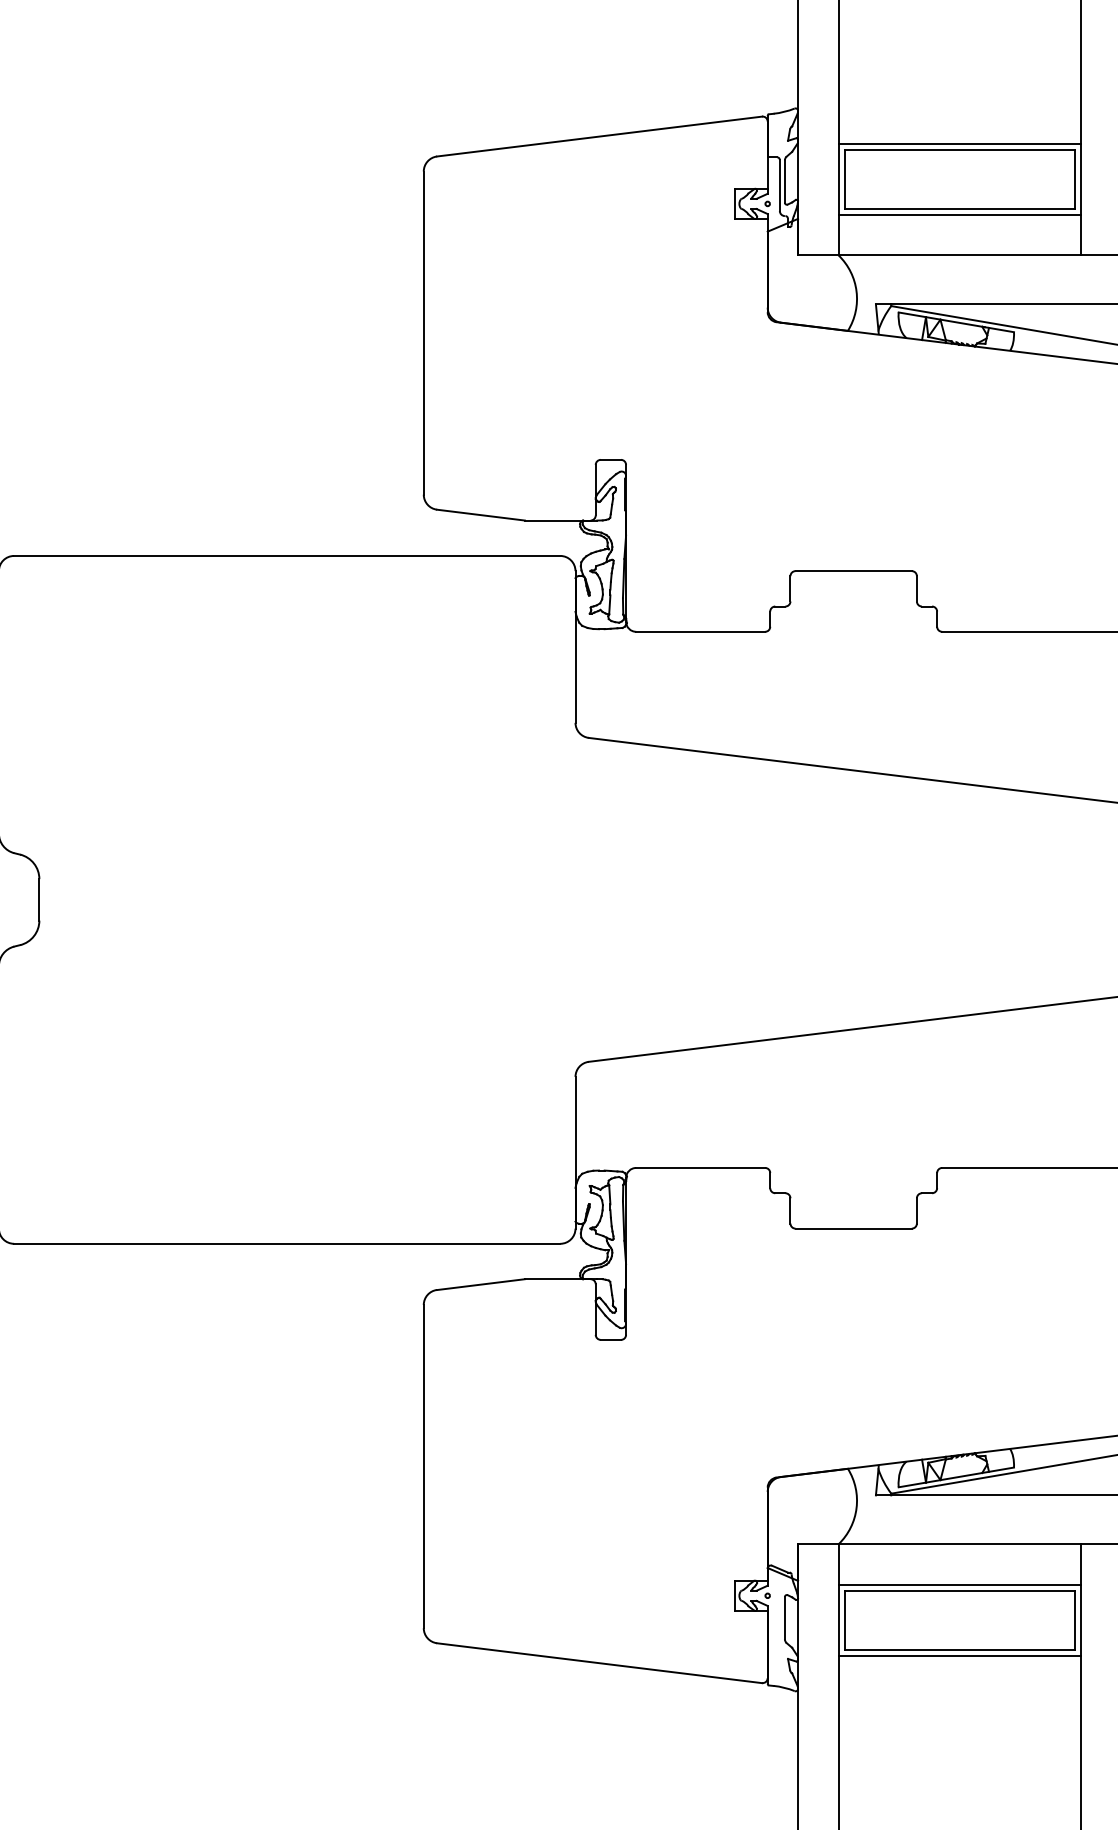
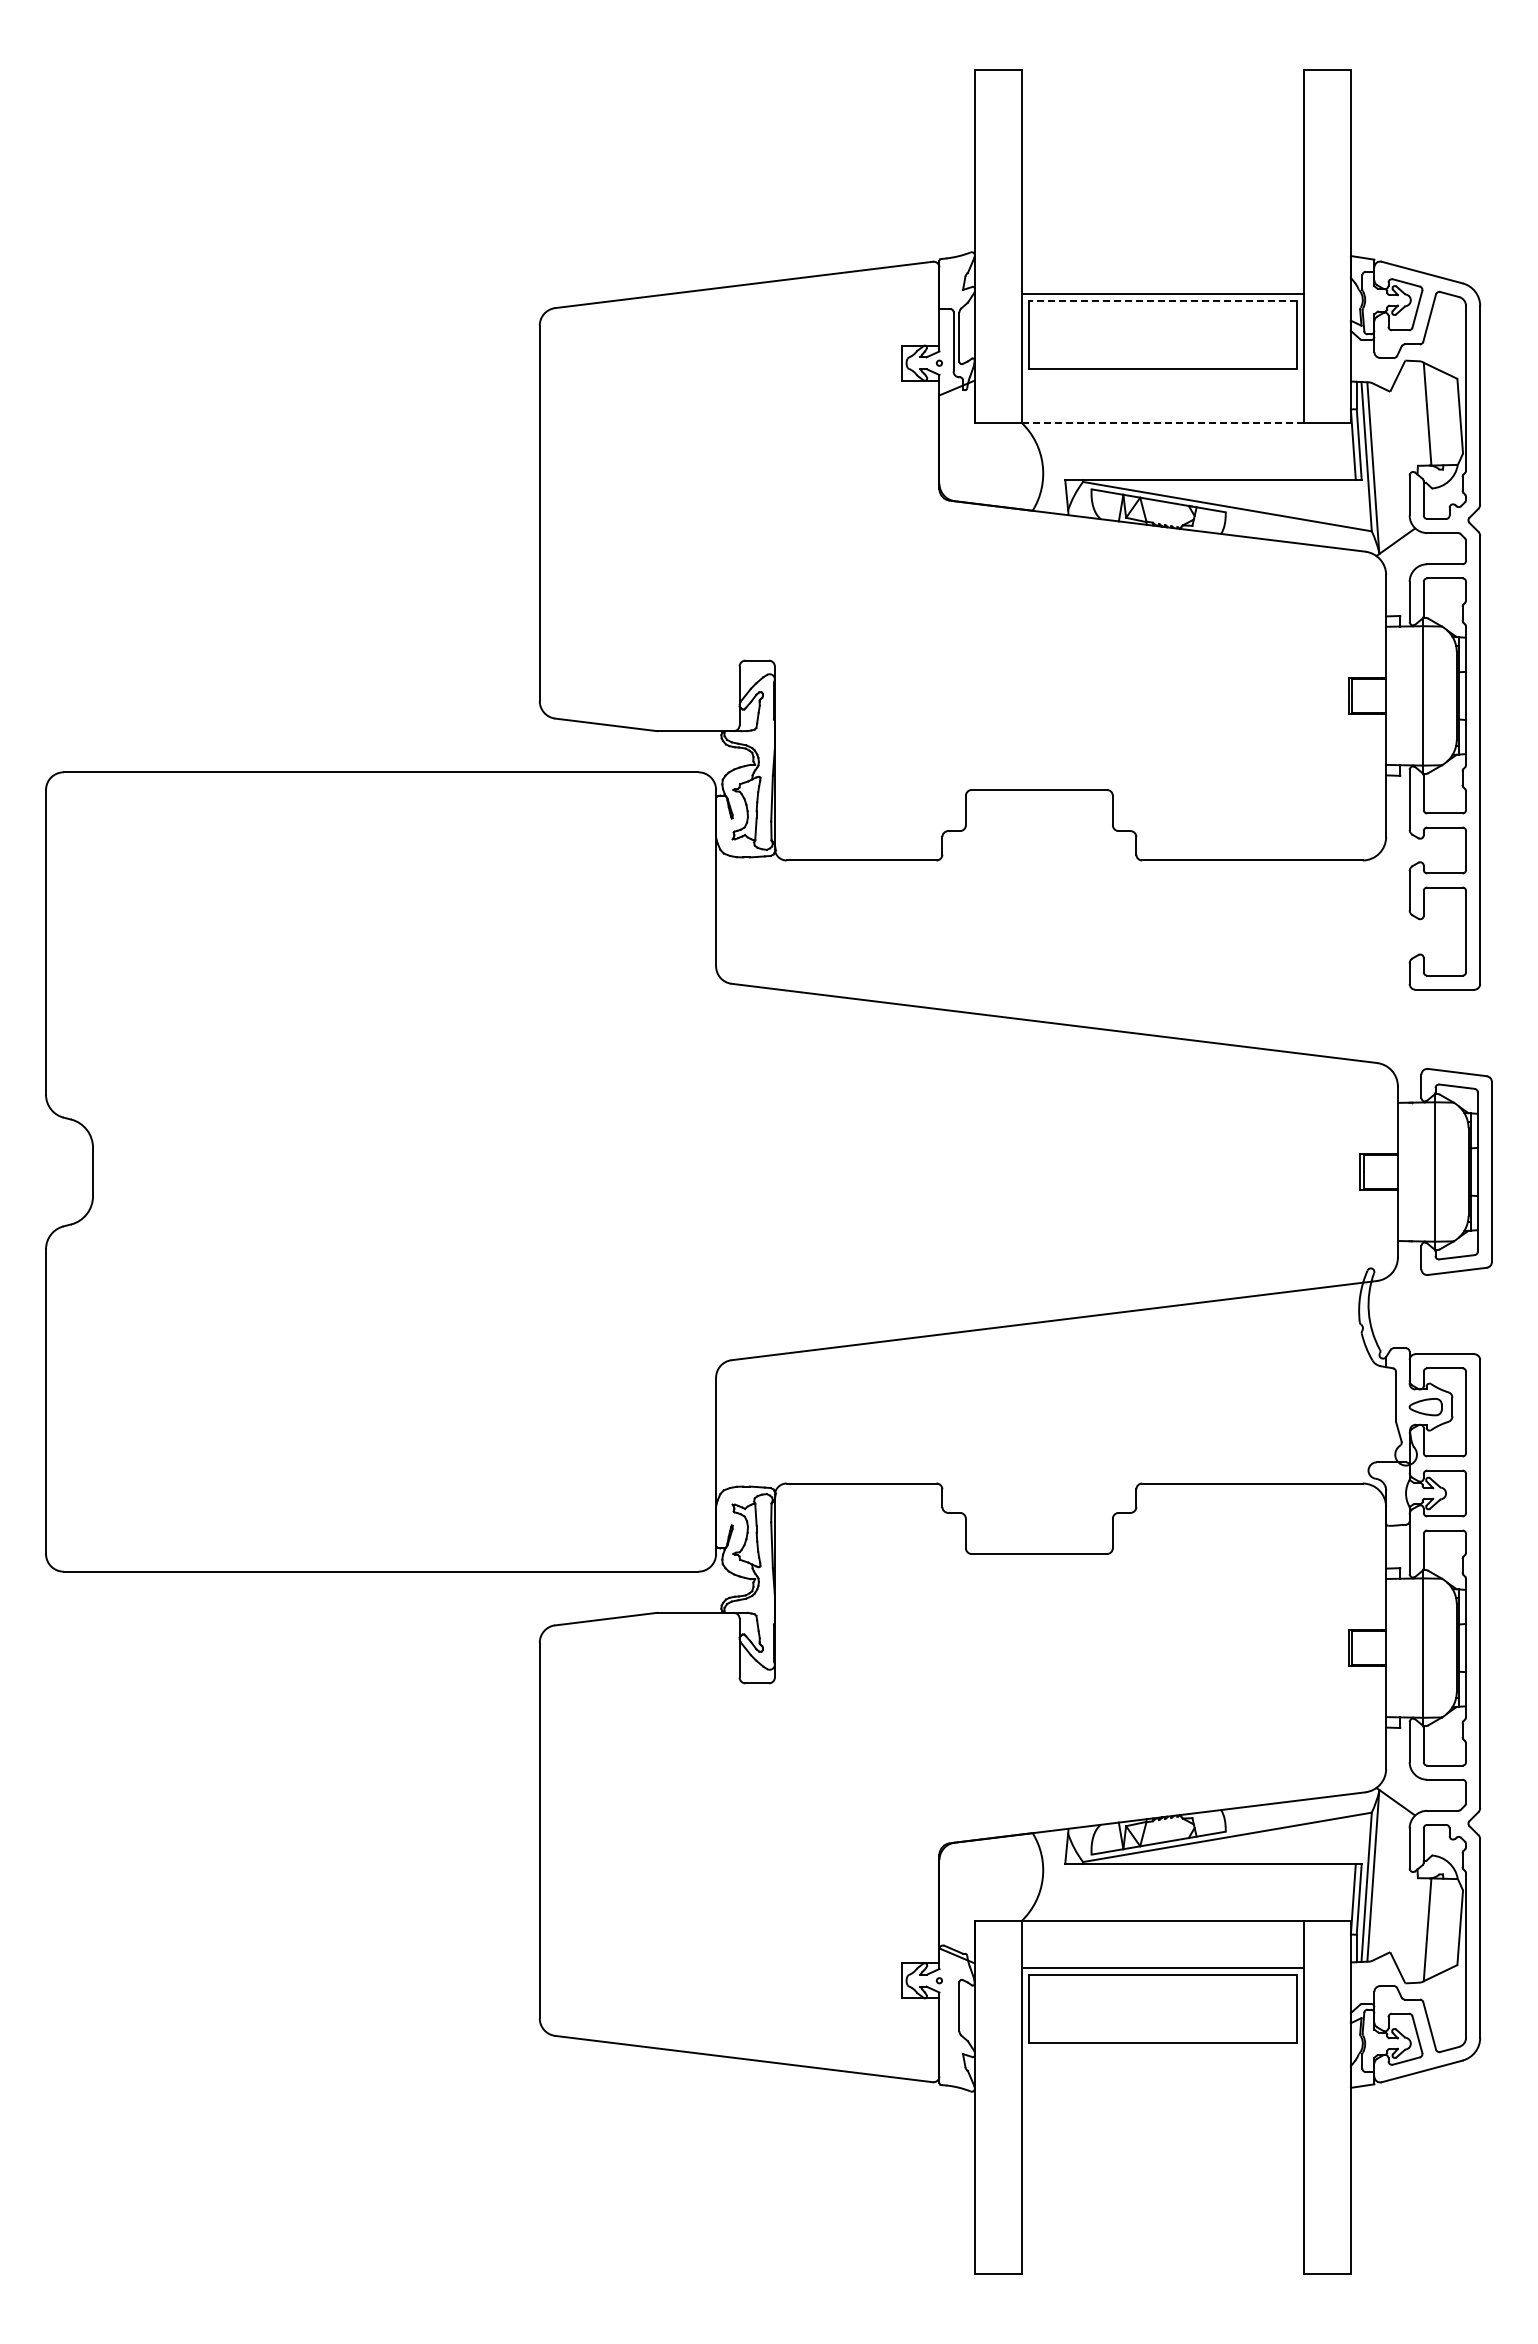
line: (959, 149) -> (1162, 300), solid -> dashed
line: (959, 214) -> (1162, 375), removed
line: (960, 254) -> (1163, 422), solid -> dashed
line: (959, 1655) -> (1162, 2050), removed

